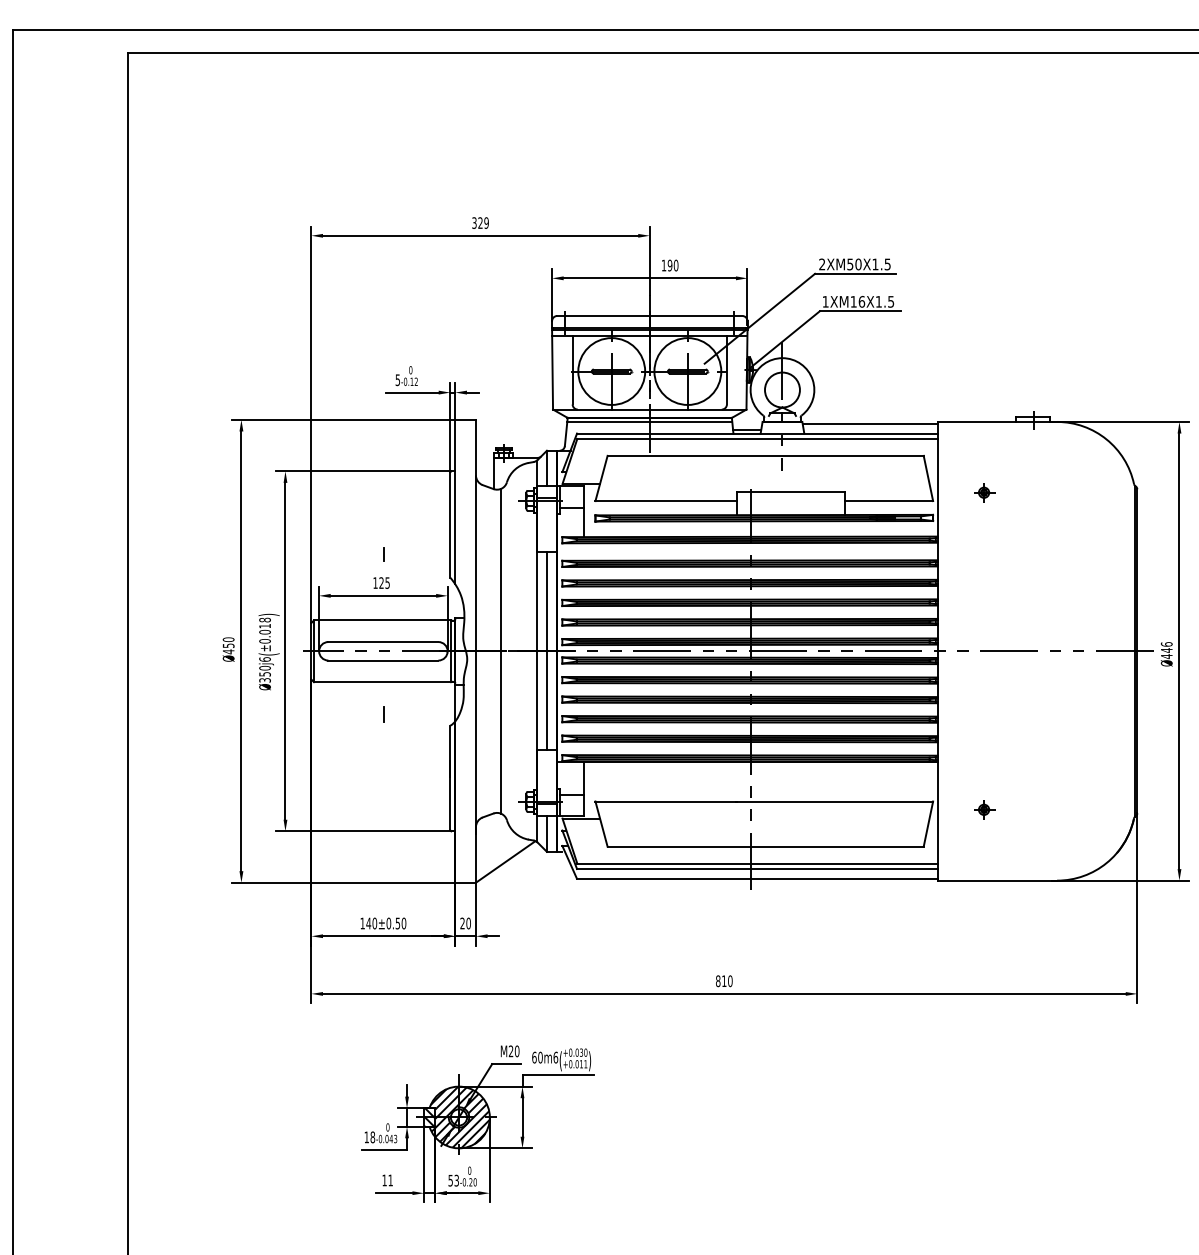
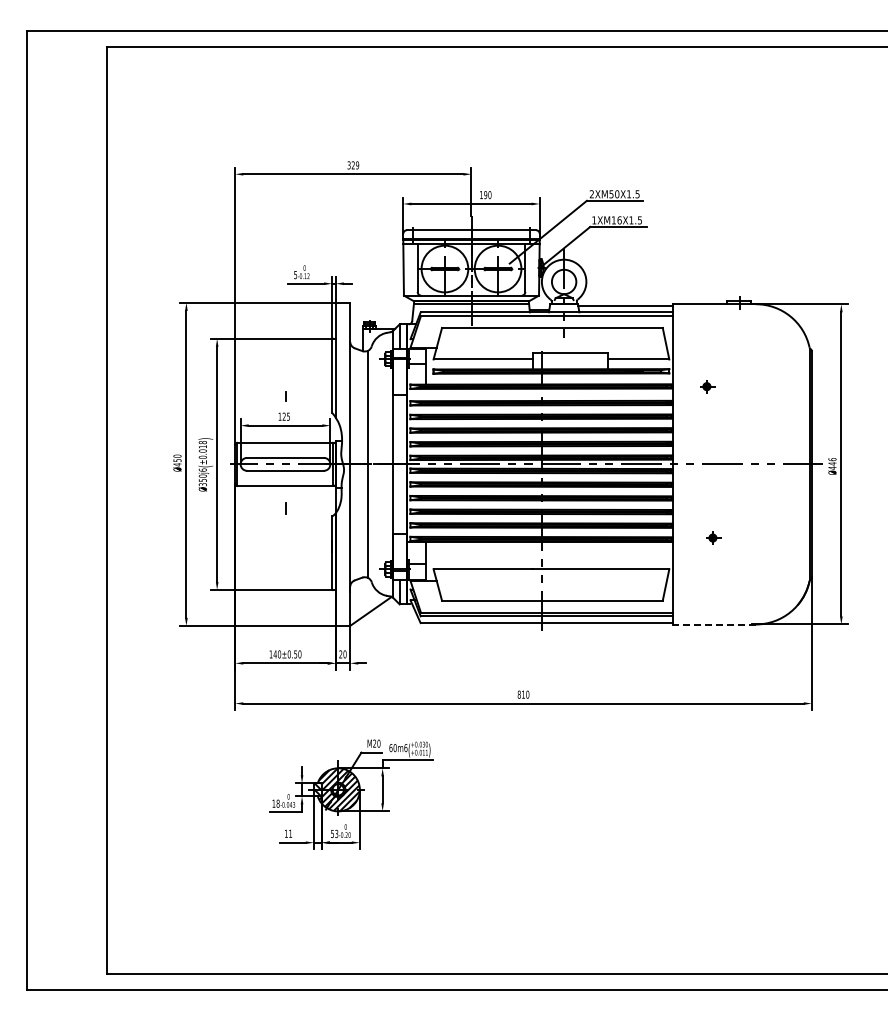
part: (984, 492) -> (707, 386), moved
line: (546, 651) -> (399, 464), removed
part: (984, 809) -> (713, 537), moved
line: (997, 880) -> (714, 624), solid -> dashed

